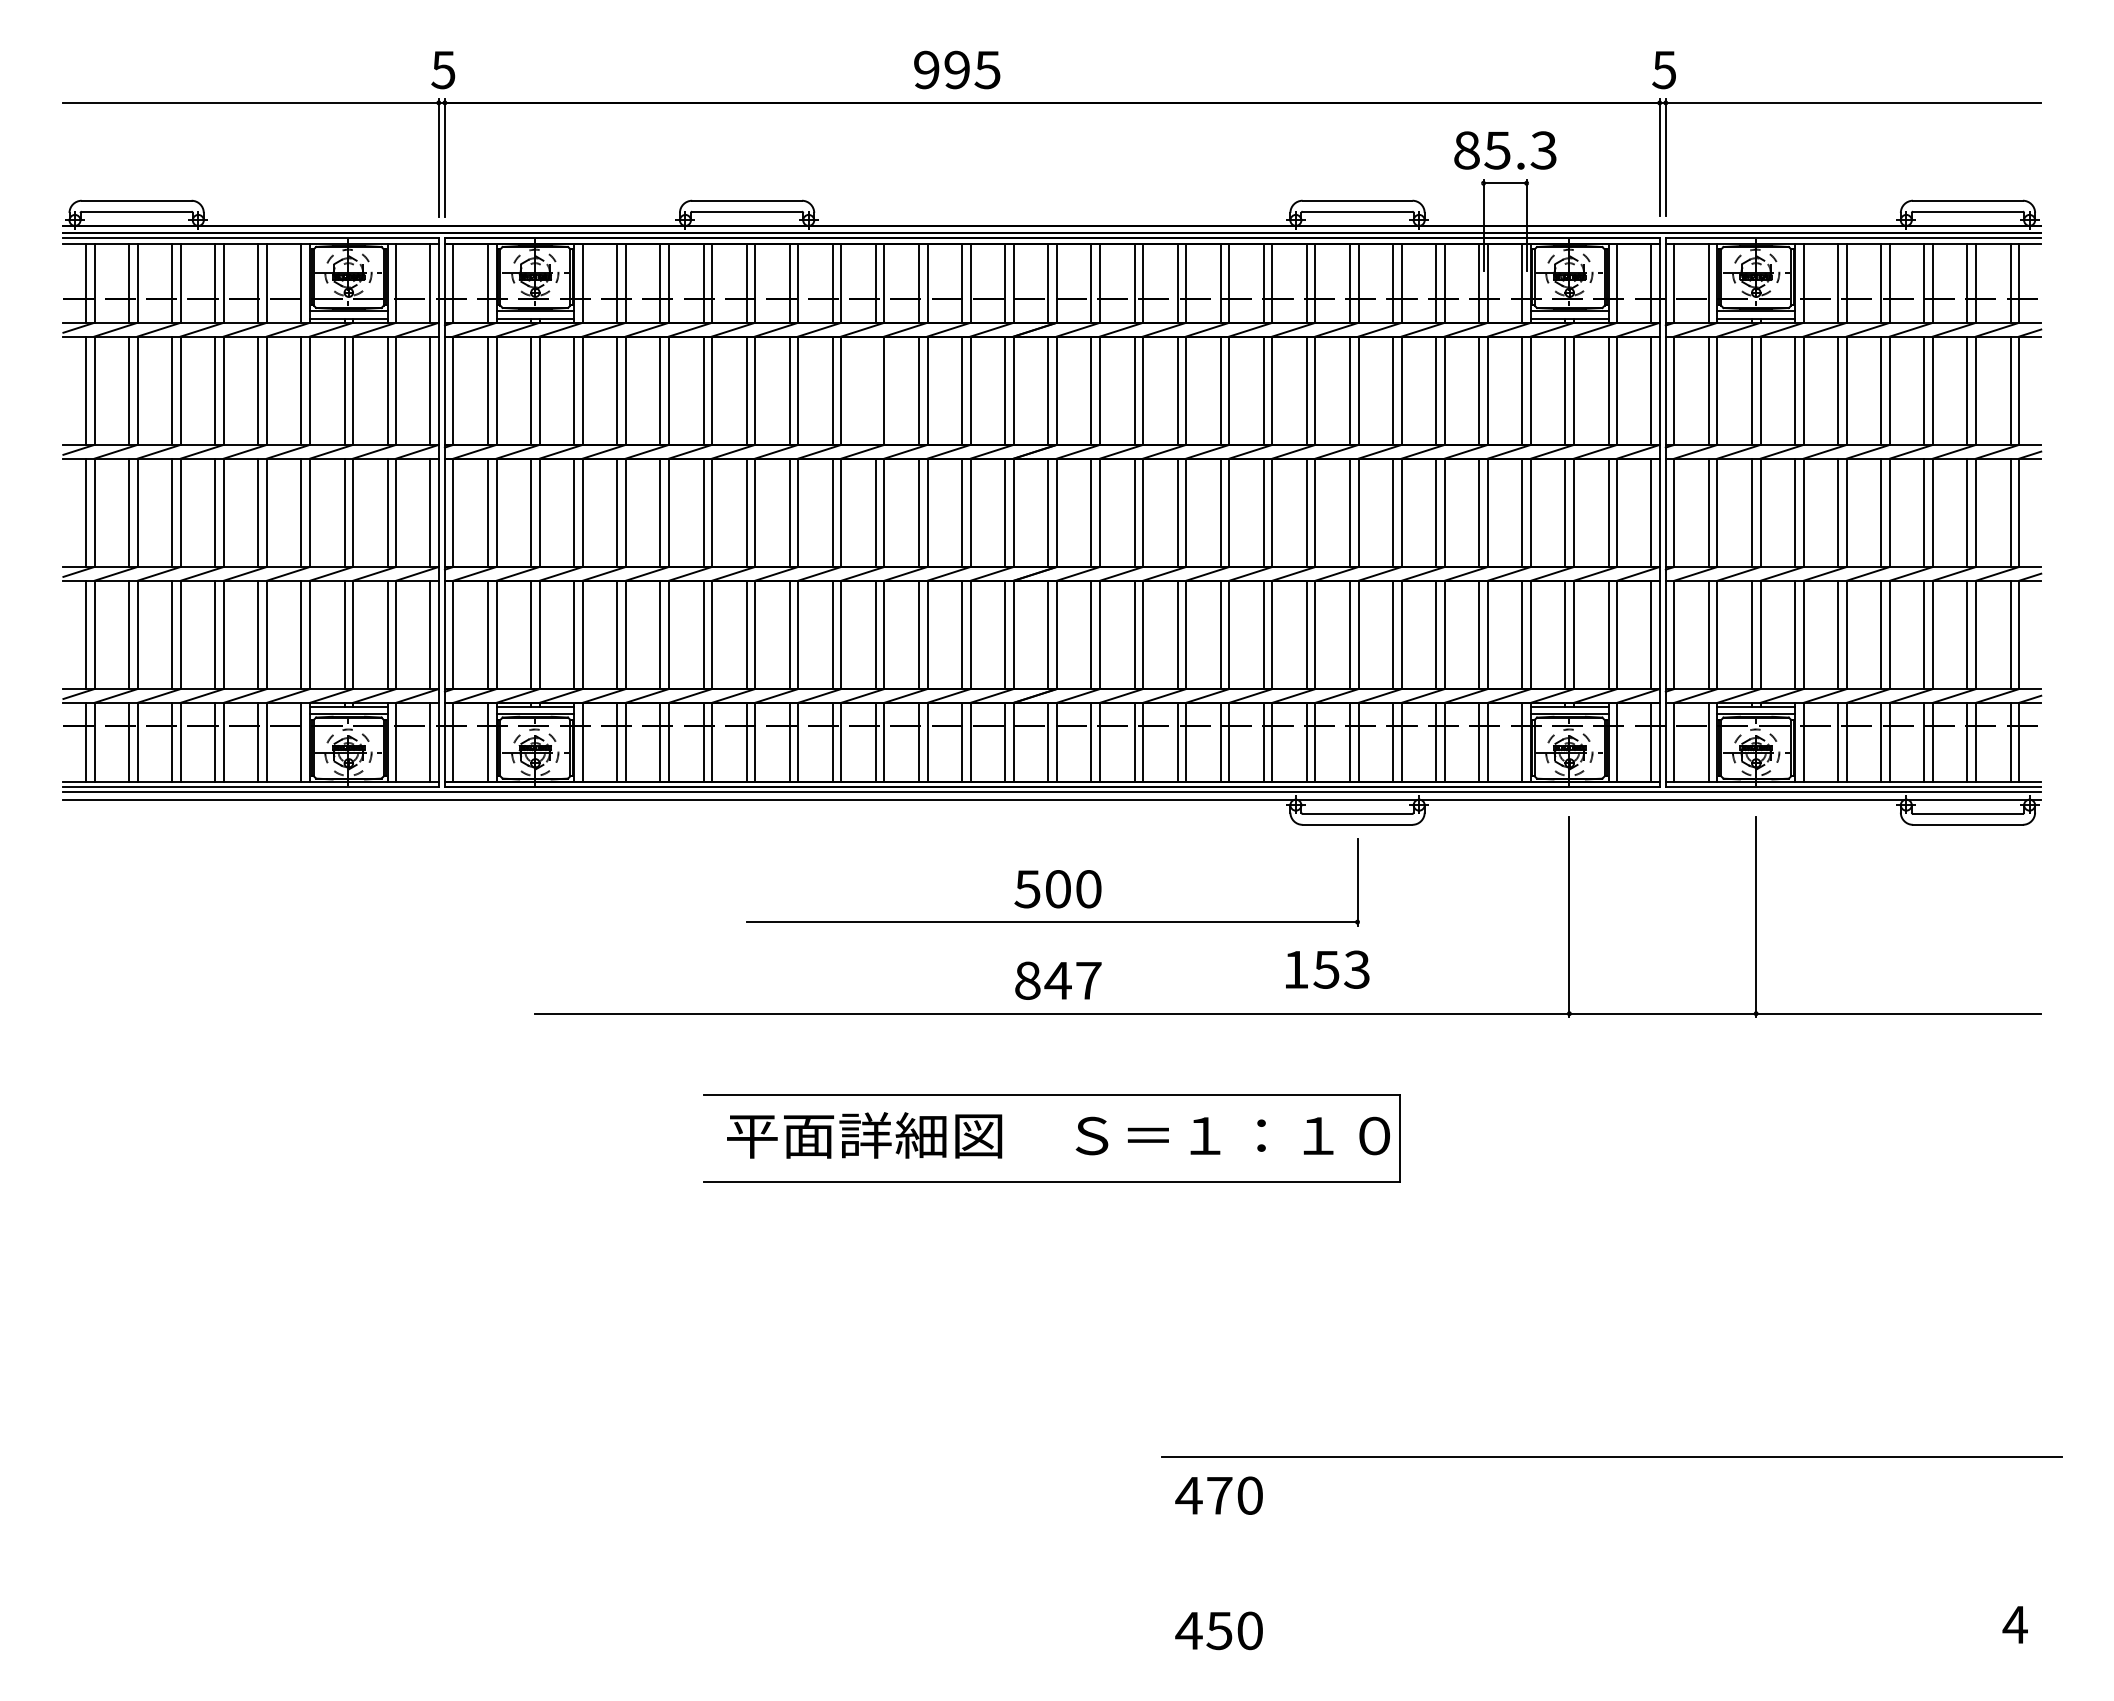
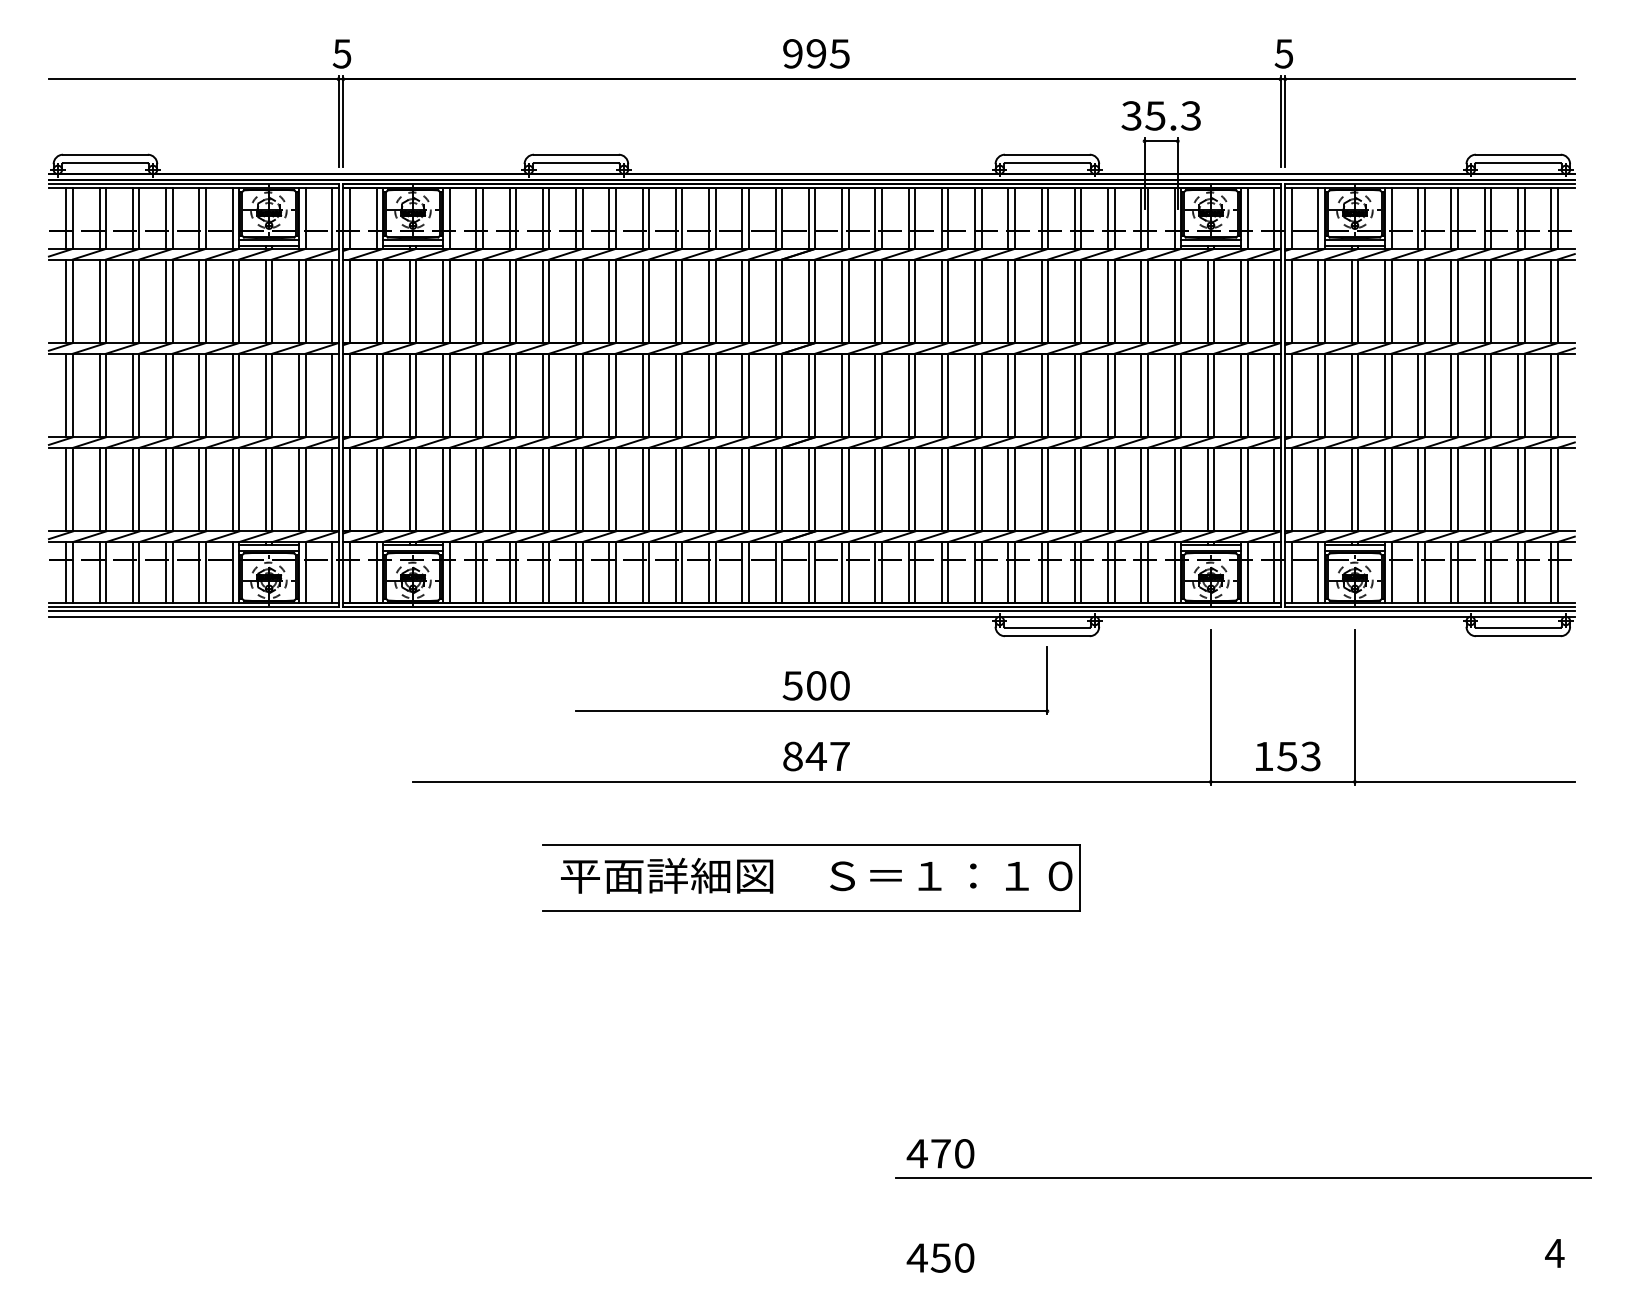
text: (957, 69) -> (816, 53), moved
text: (1466, 150) -> (1131, 115), 85.3 -> 35.3
line: (875, 390) -> (675, 301), added
text: (1327, 969) -> (1288, 756), moved
line: (1611, 1456) -> (1243, 1177), moved

